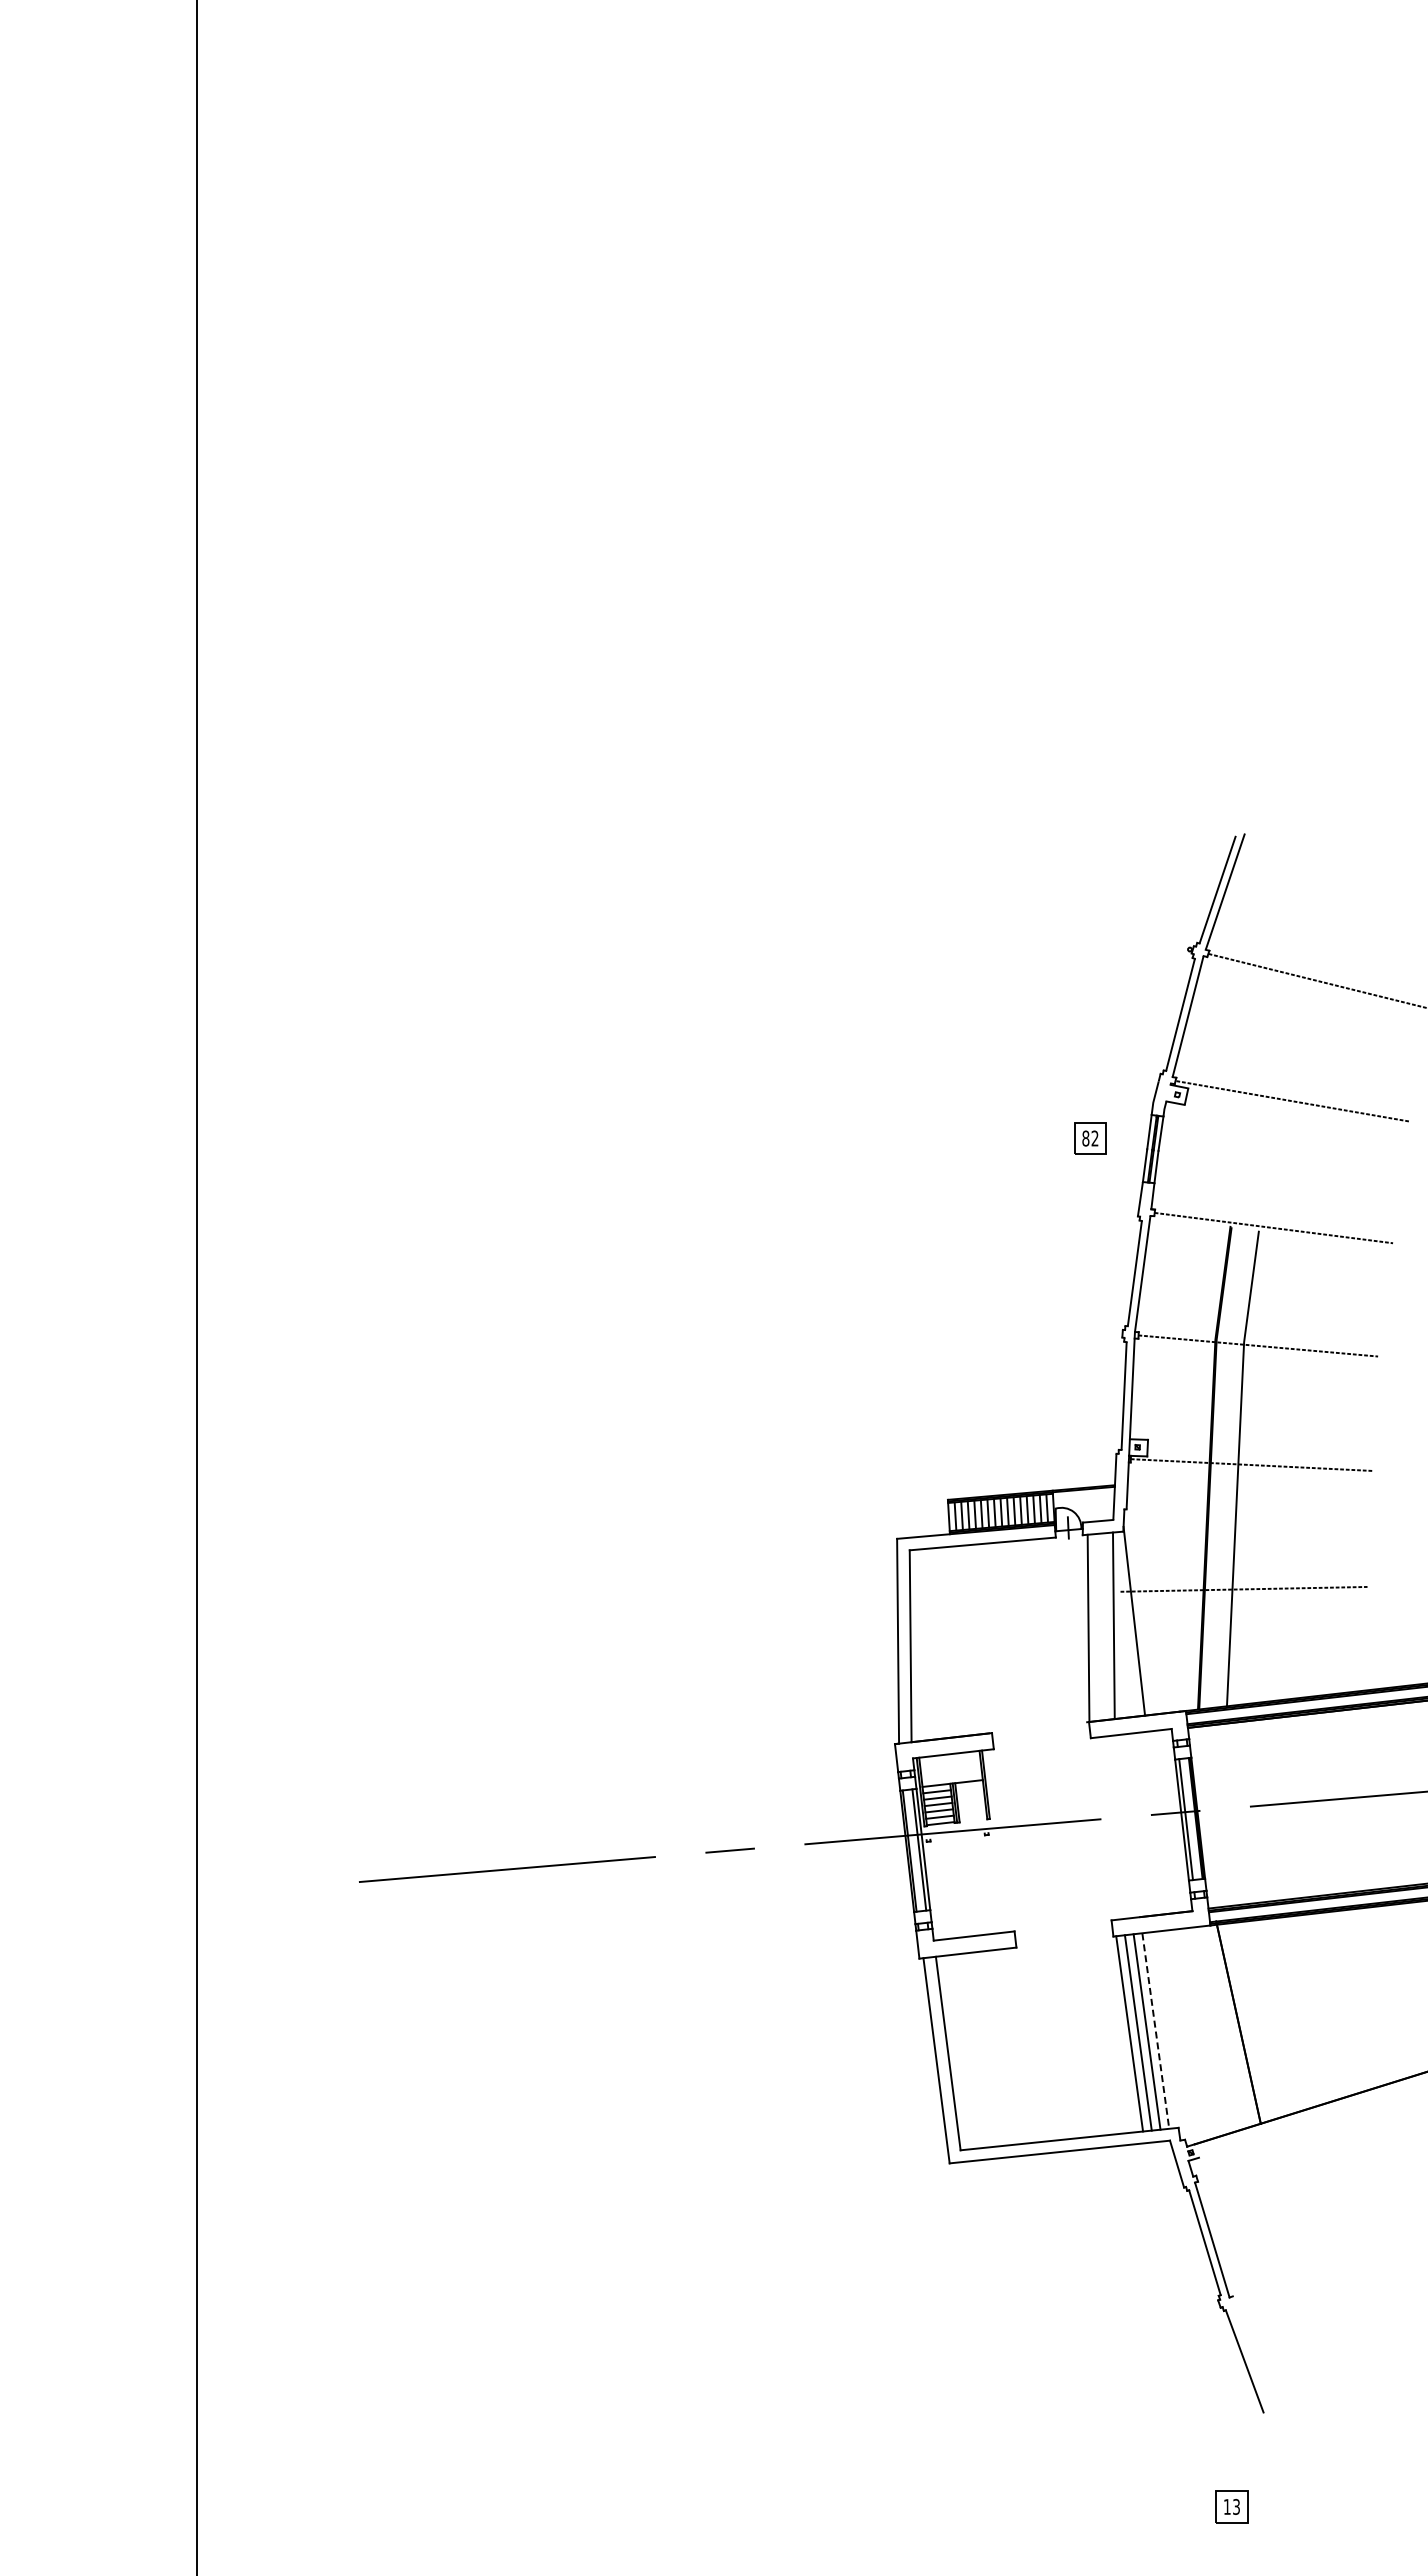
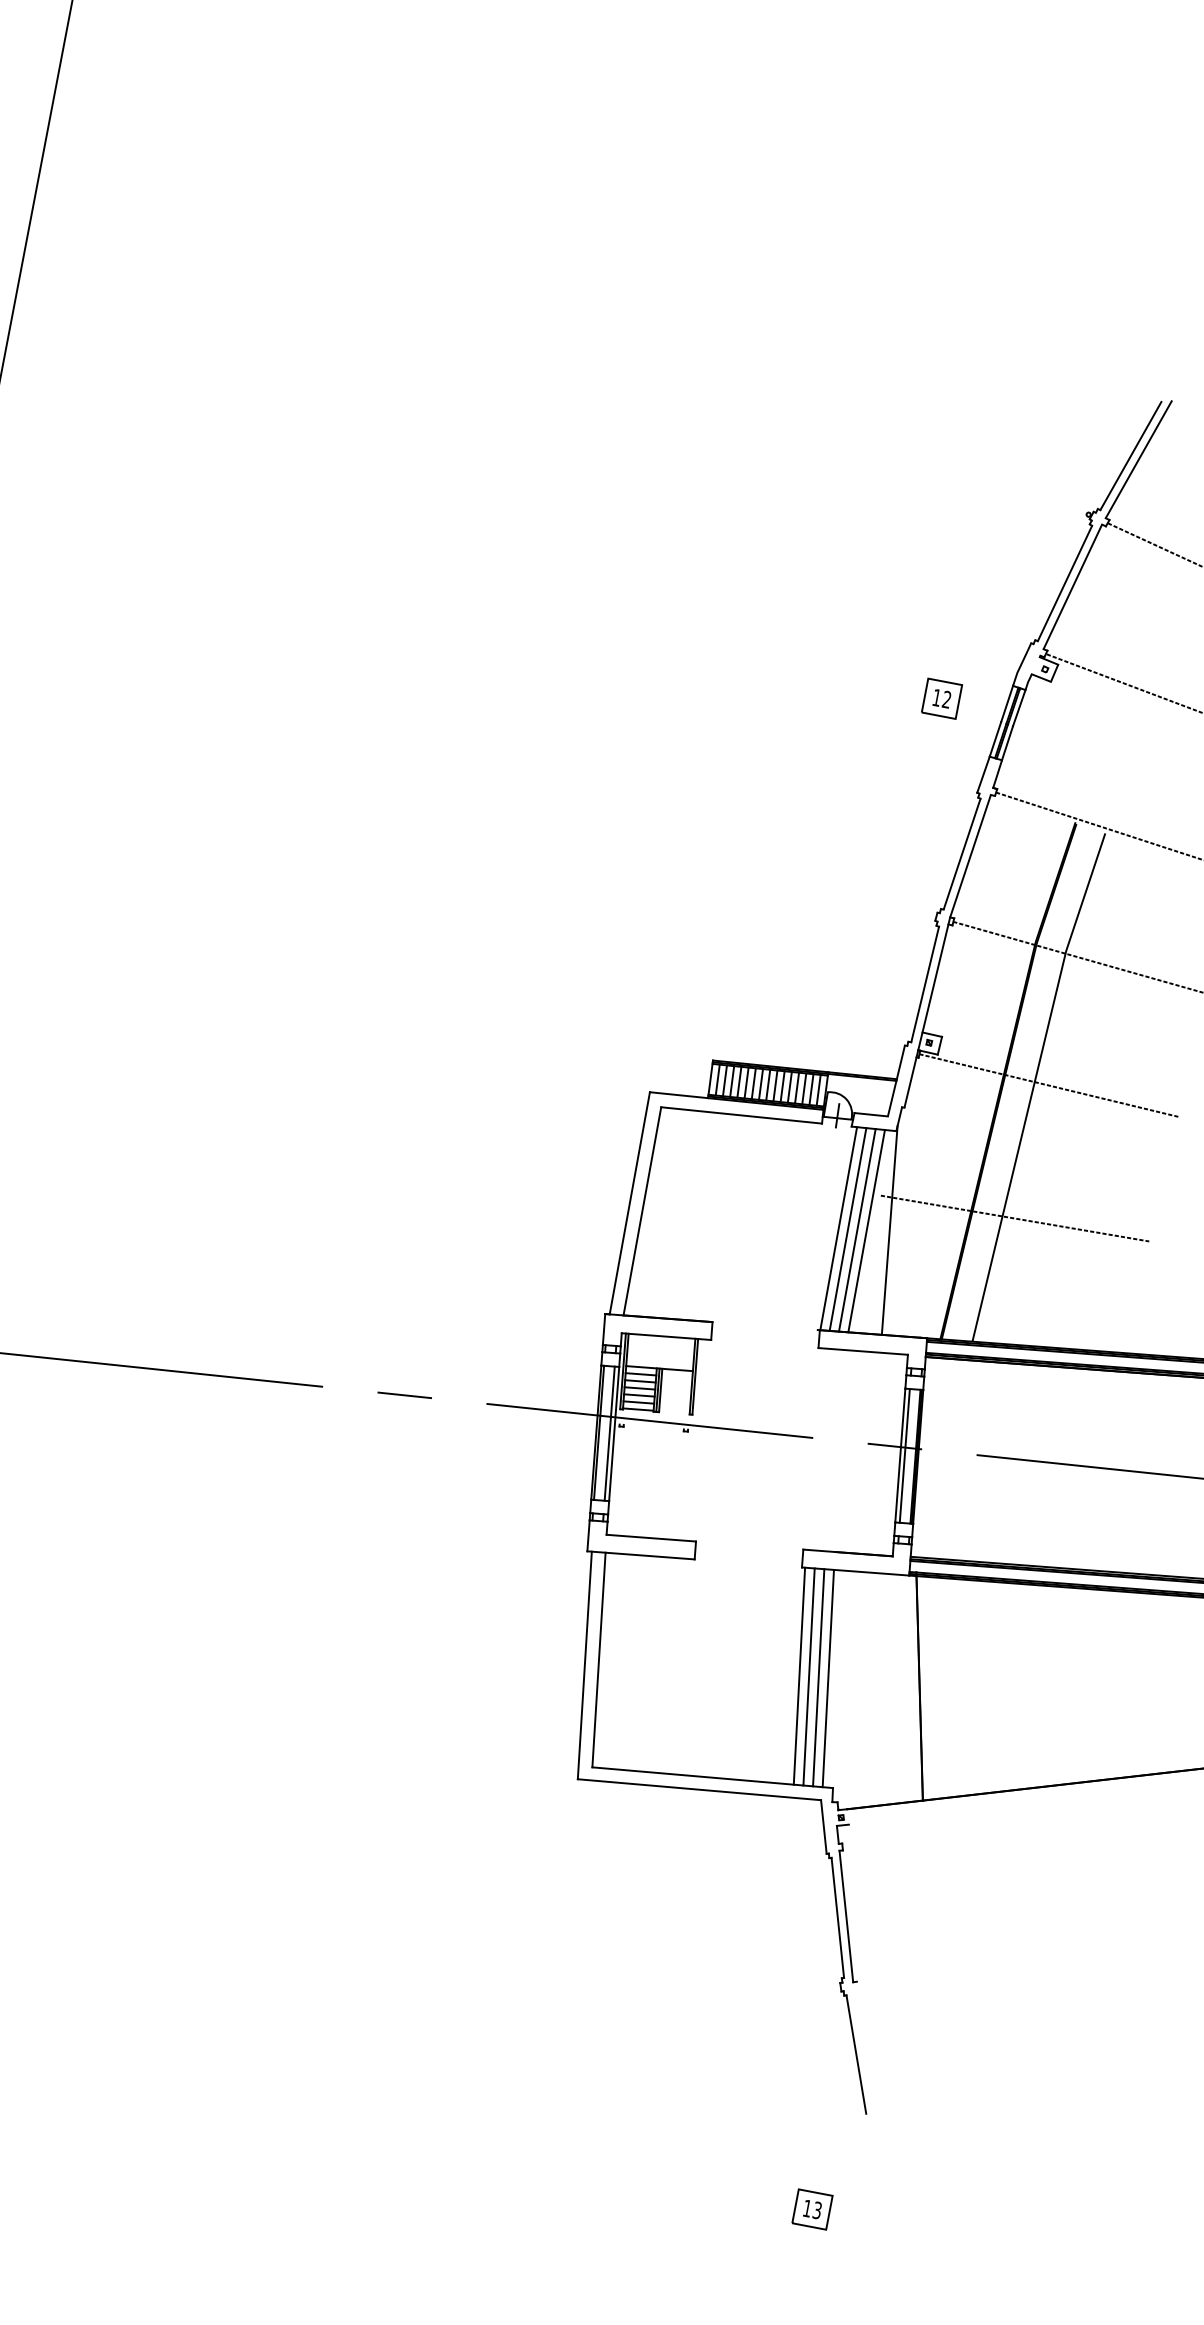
text: (1085, 1138) -> (936, 697), 82 -> 12
line: (1105, 1626) -> (857, 1230), added
line: (1096, 1627) -> (847, 1229), added
line: (1155, 2031) -> (827, 1678), dashed -> solid

